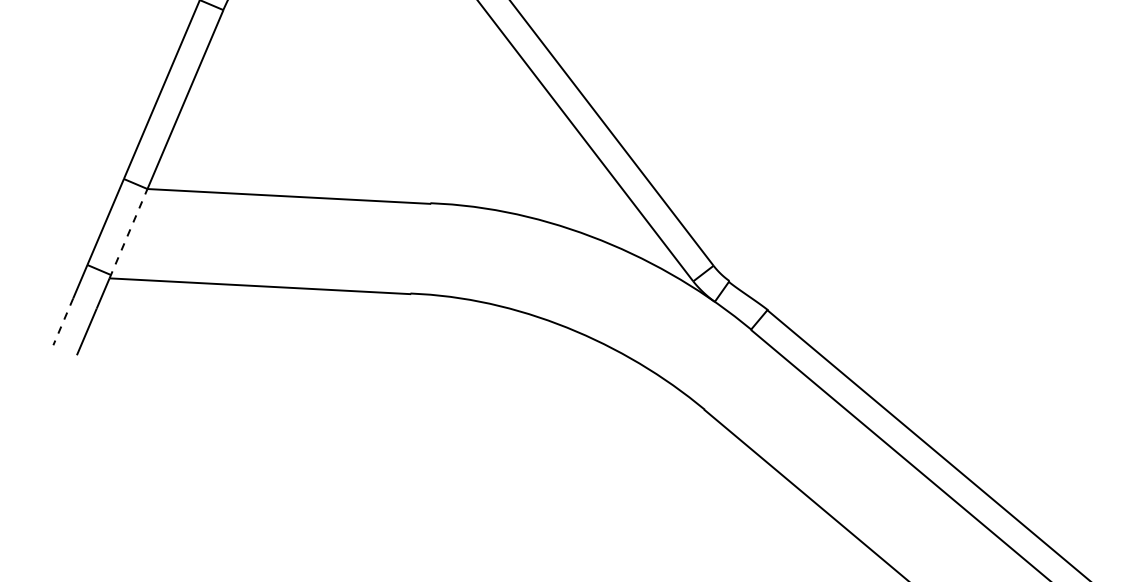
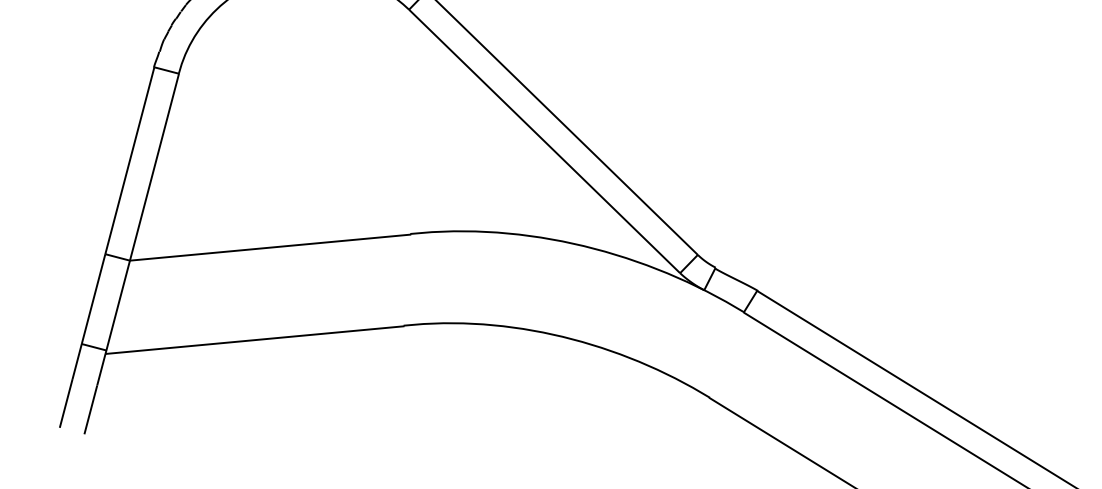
line: (128, 233) -> (117, 307), dashed -> solid
line: (63, 322) -> (66, 403), dashed -> solid

